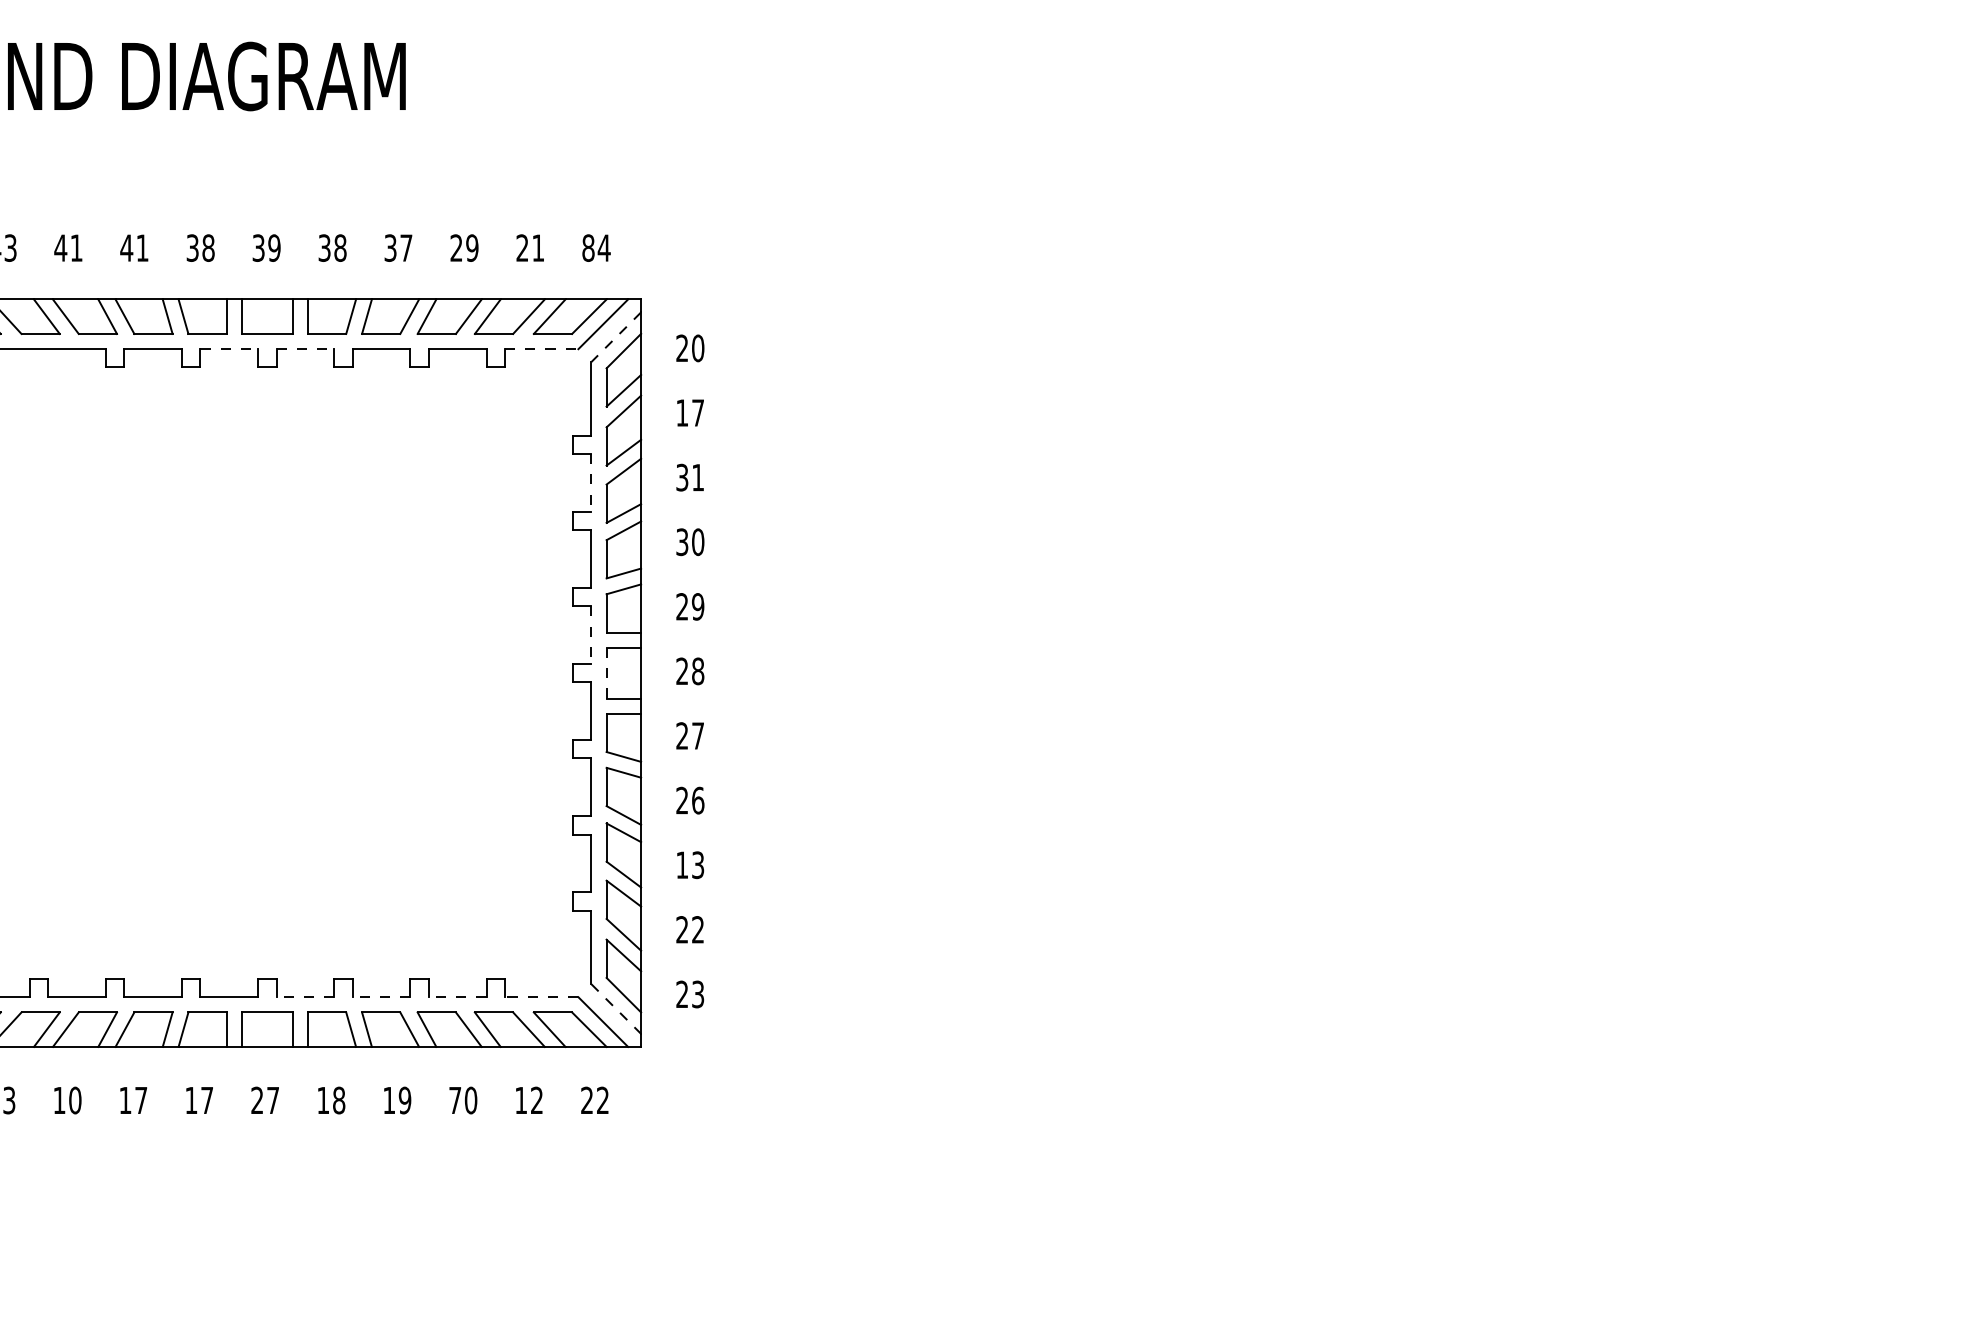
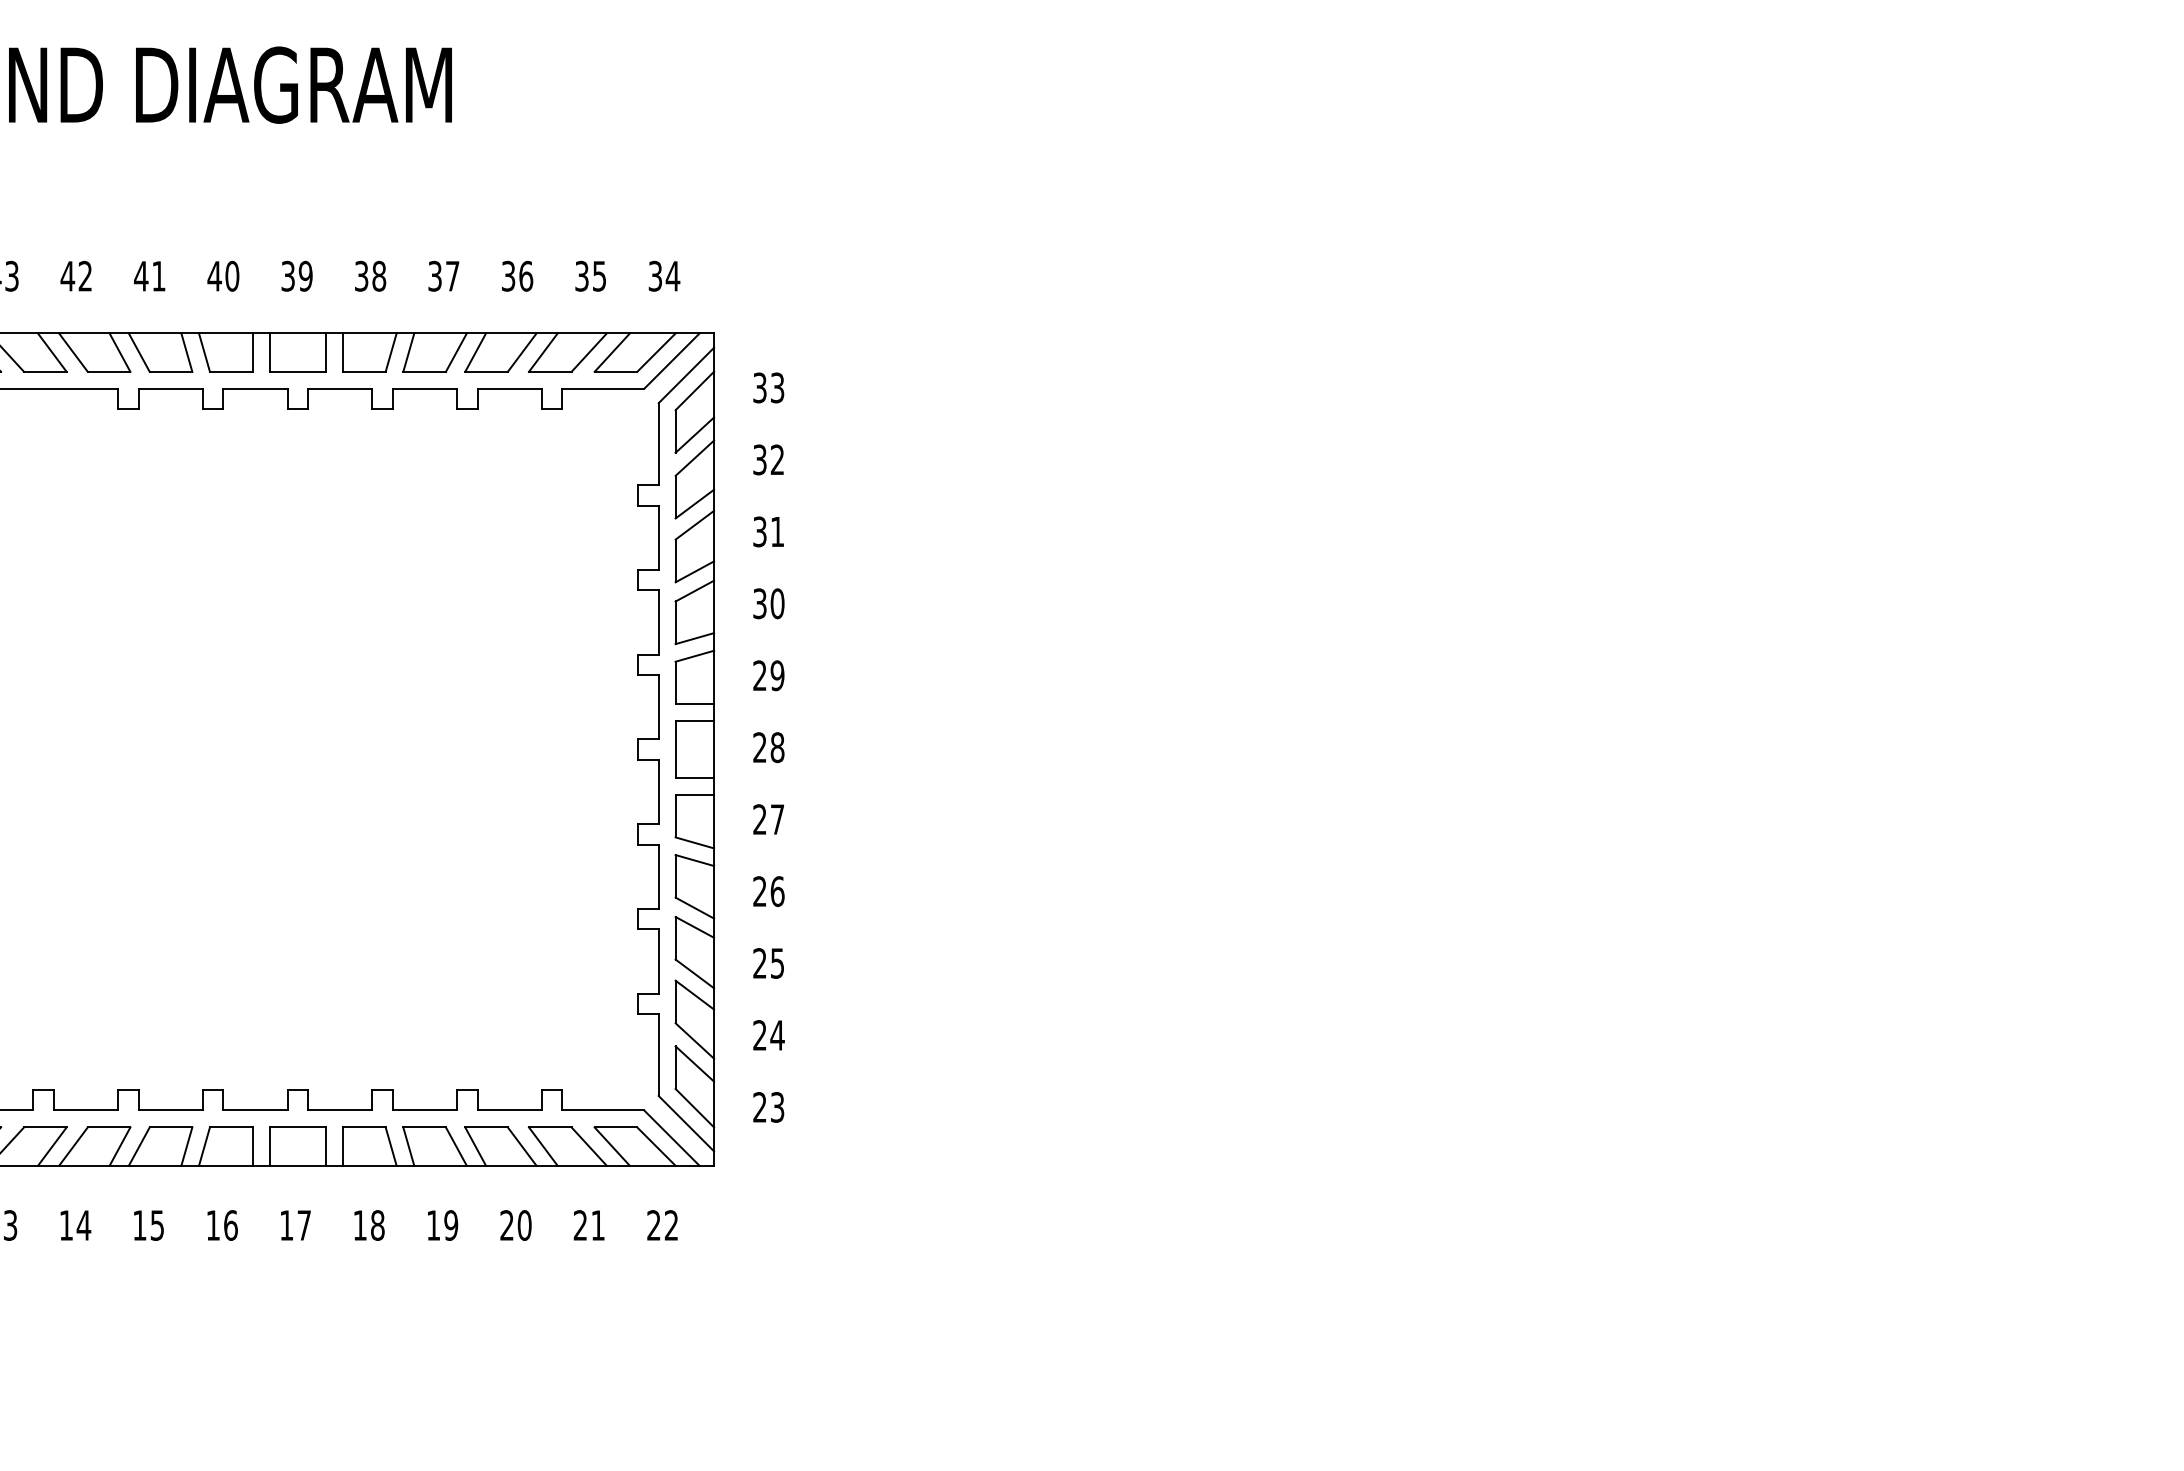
text: (75, 247) -> (84, 275), 41 -> 42
text: (200, 247) -> (223, 275), 38 -> 40
text: (464, 247) -> (517, 275), 29 -> 36
text: (530, 248) -> (590, 276), 21 -> 35
text: (588, 248) -> (655, 276), 84 -> 34
line: (616, 337) -> (686, 375), dashed -> solid
text: (689, 347) -> (768, 387), 20 -> 33
line: (230, 348) -> (256, 388), dashed -> solid
line: (305, 348) -> (340, 388), dashed -> solid
line: (541, 348) -> (603, 388), dashed -> solid
text: (689, 412) -> (768, 459), 17 -> 32
line: (591, 483) -> (658, 538), dashed -> solid
line: (591, 635) -> (658, 707), dashed -> solid
line: (606, 673) -> (675, 750), dashed -> solid
text: (689, 865) -> (768, 963), 13 -> 25
text: (698, 929) -> (777, 1035), 22 -> 24
line: (304, 997) -> (339, 1110), dashed -> solid
line: (381, 997) -> (424, 1110), dashed -> solid
line: (457, 997) -> (509, 1110), dashed -> solid
line: (541, 997) -> (603, 1110), dashed -> solid
line: (616, 1009) -> (686, 1124), dashed -> solid
text: (74, 1100) -> (83, 1225), 10 -> 14
text: (140, 1100) -> (156, 1225), 17 -> 15
text: (206, 1100) -> (230, 1225), 17 -> 16
text: (257, 1100) -> (286, 1225), 27 -> 17
text: (454, 1100) -> (506, 1225), 70 -> 20
text: (528, 1100) -> (588, 1225), 12 -> 21

